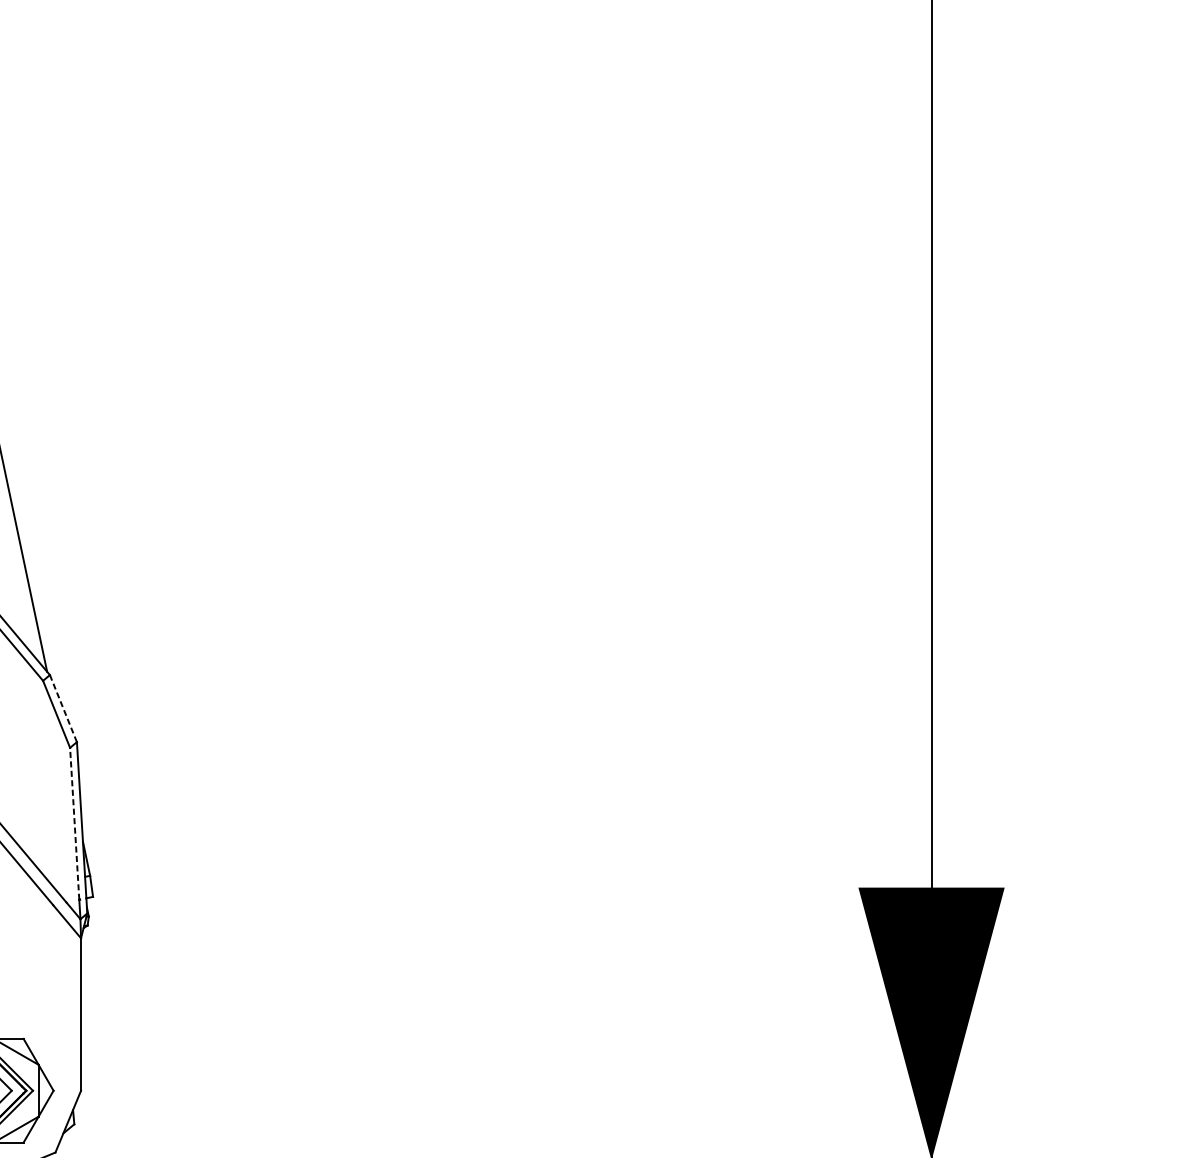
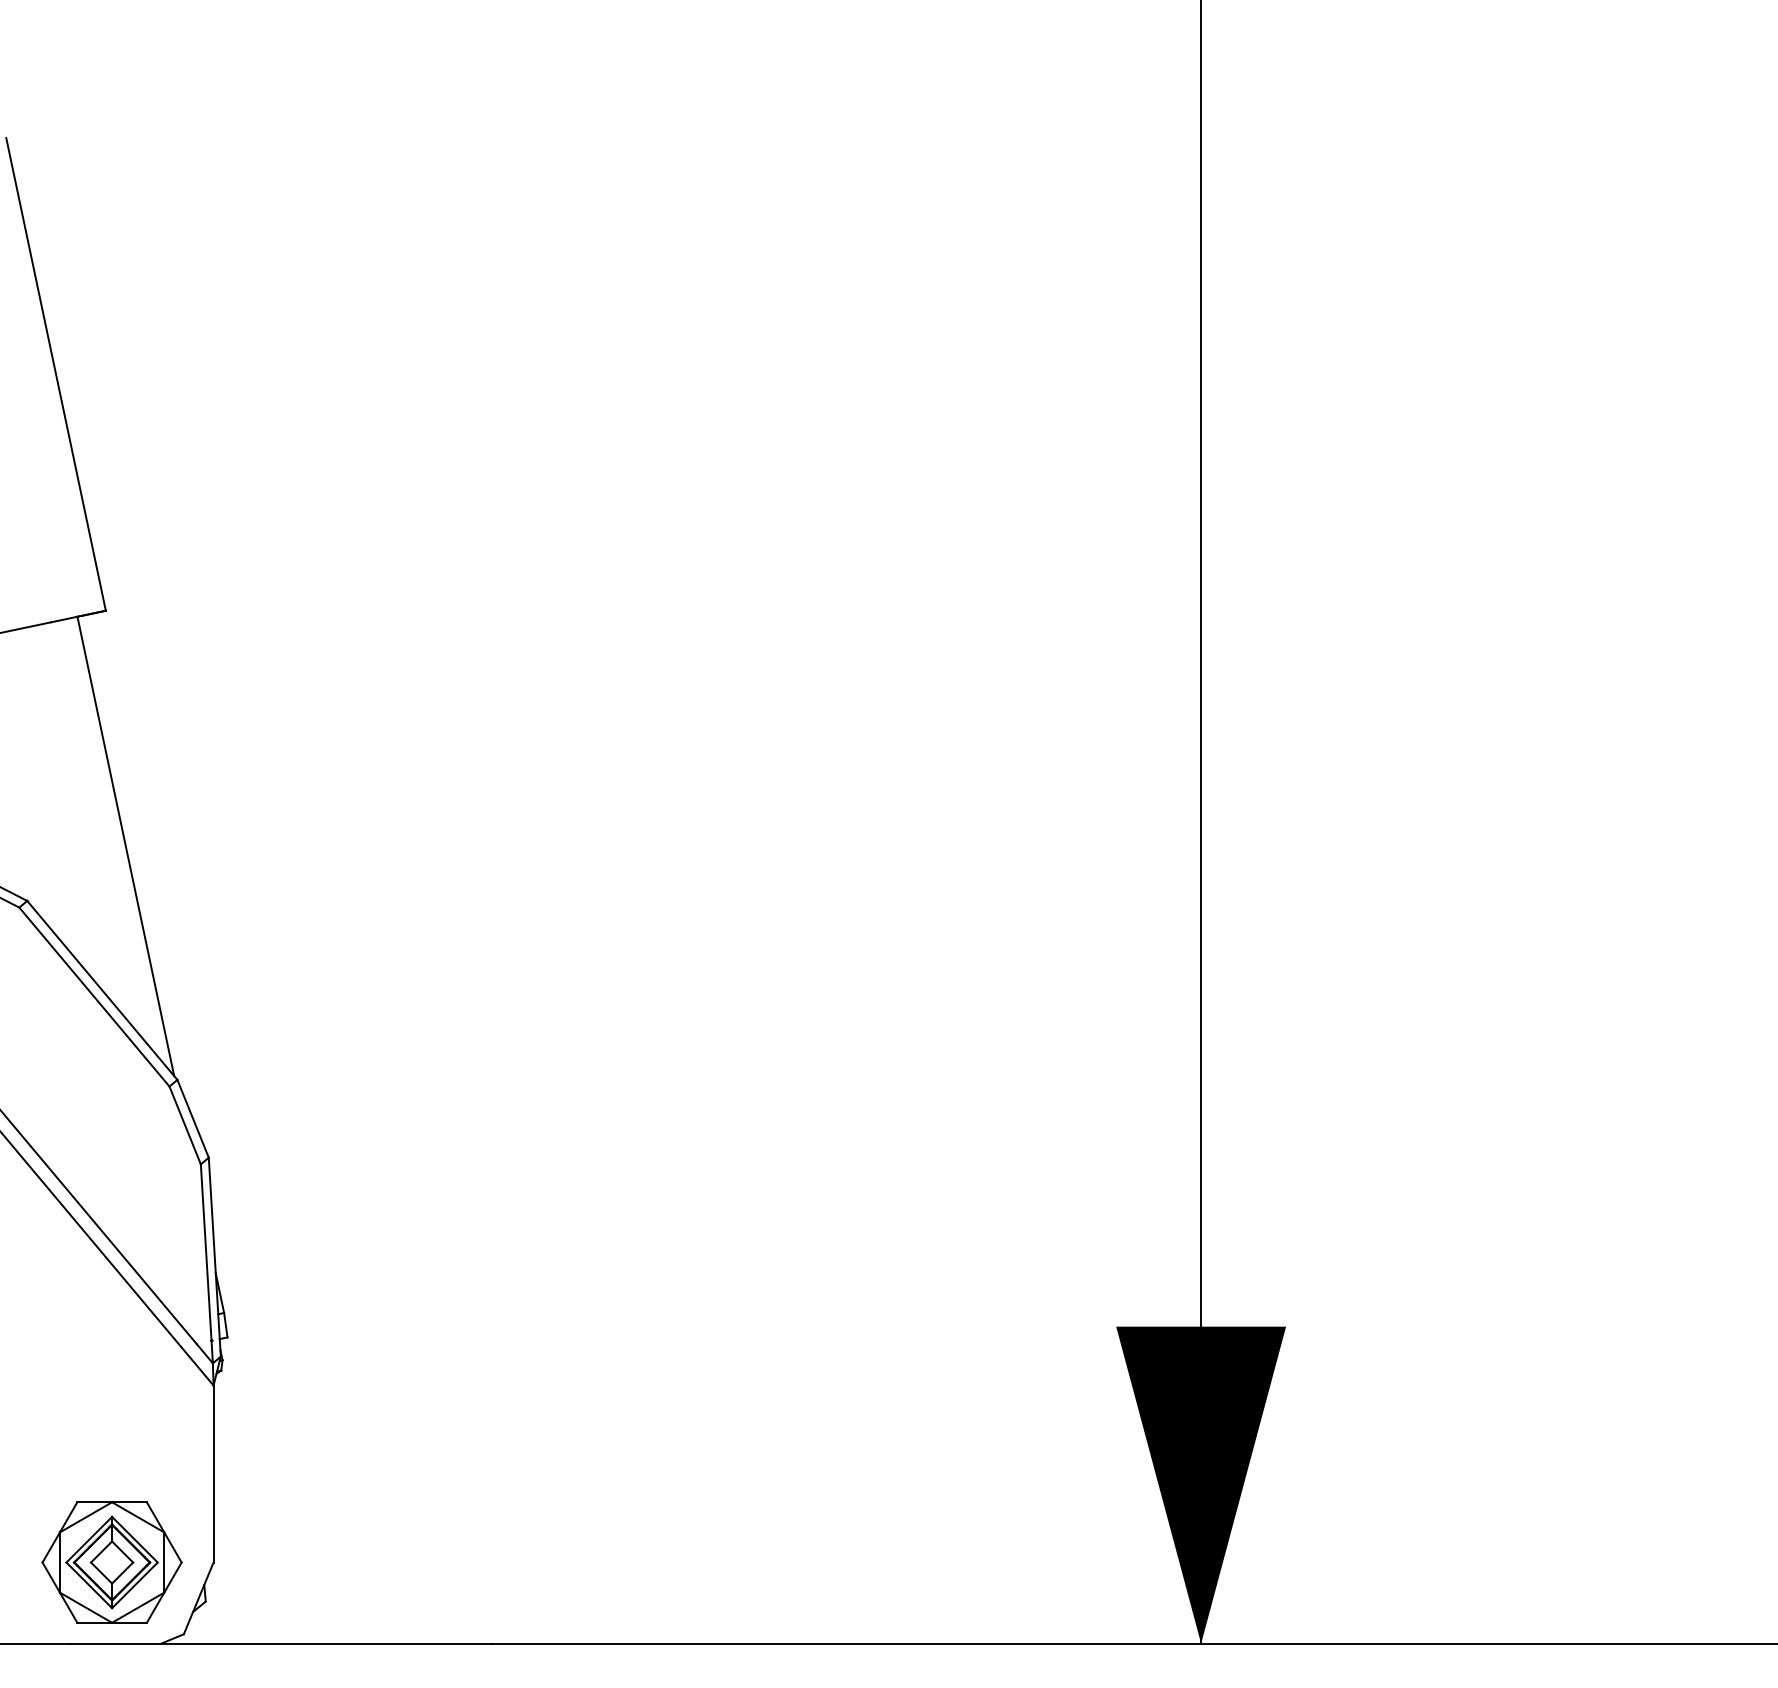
line: (63, 708) -> (193, 1118), dashed -> solid
line: (74, 823) -> (206, 1252), dashed -> solid

